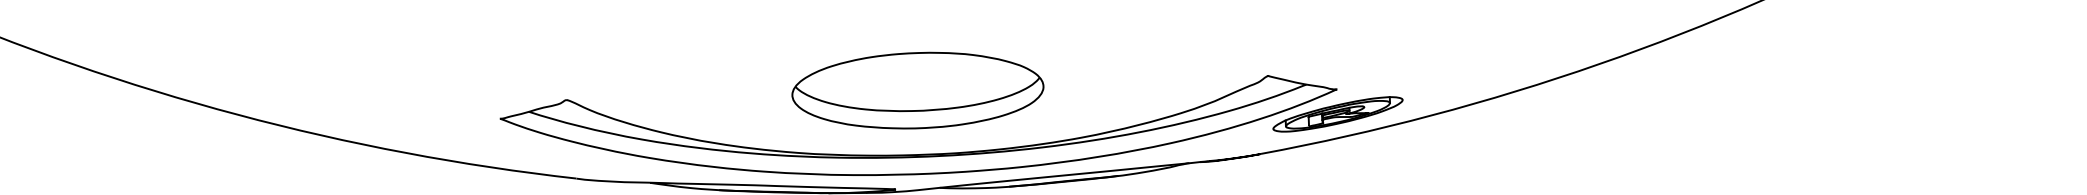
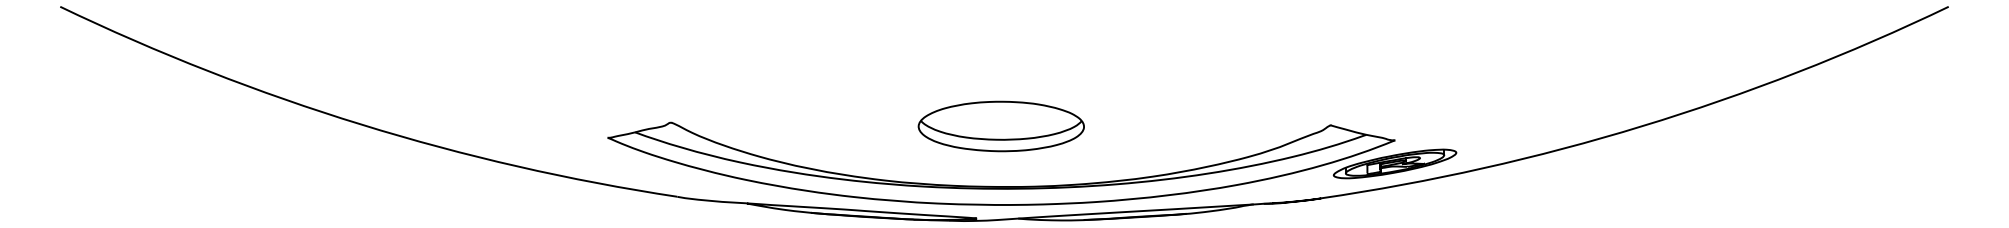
part: (918, 90) -> (1001, 126), size x0.7

